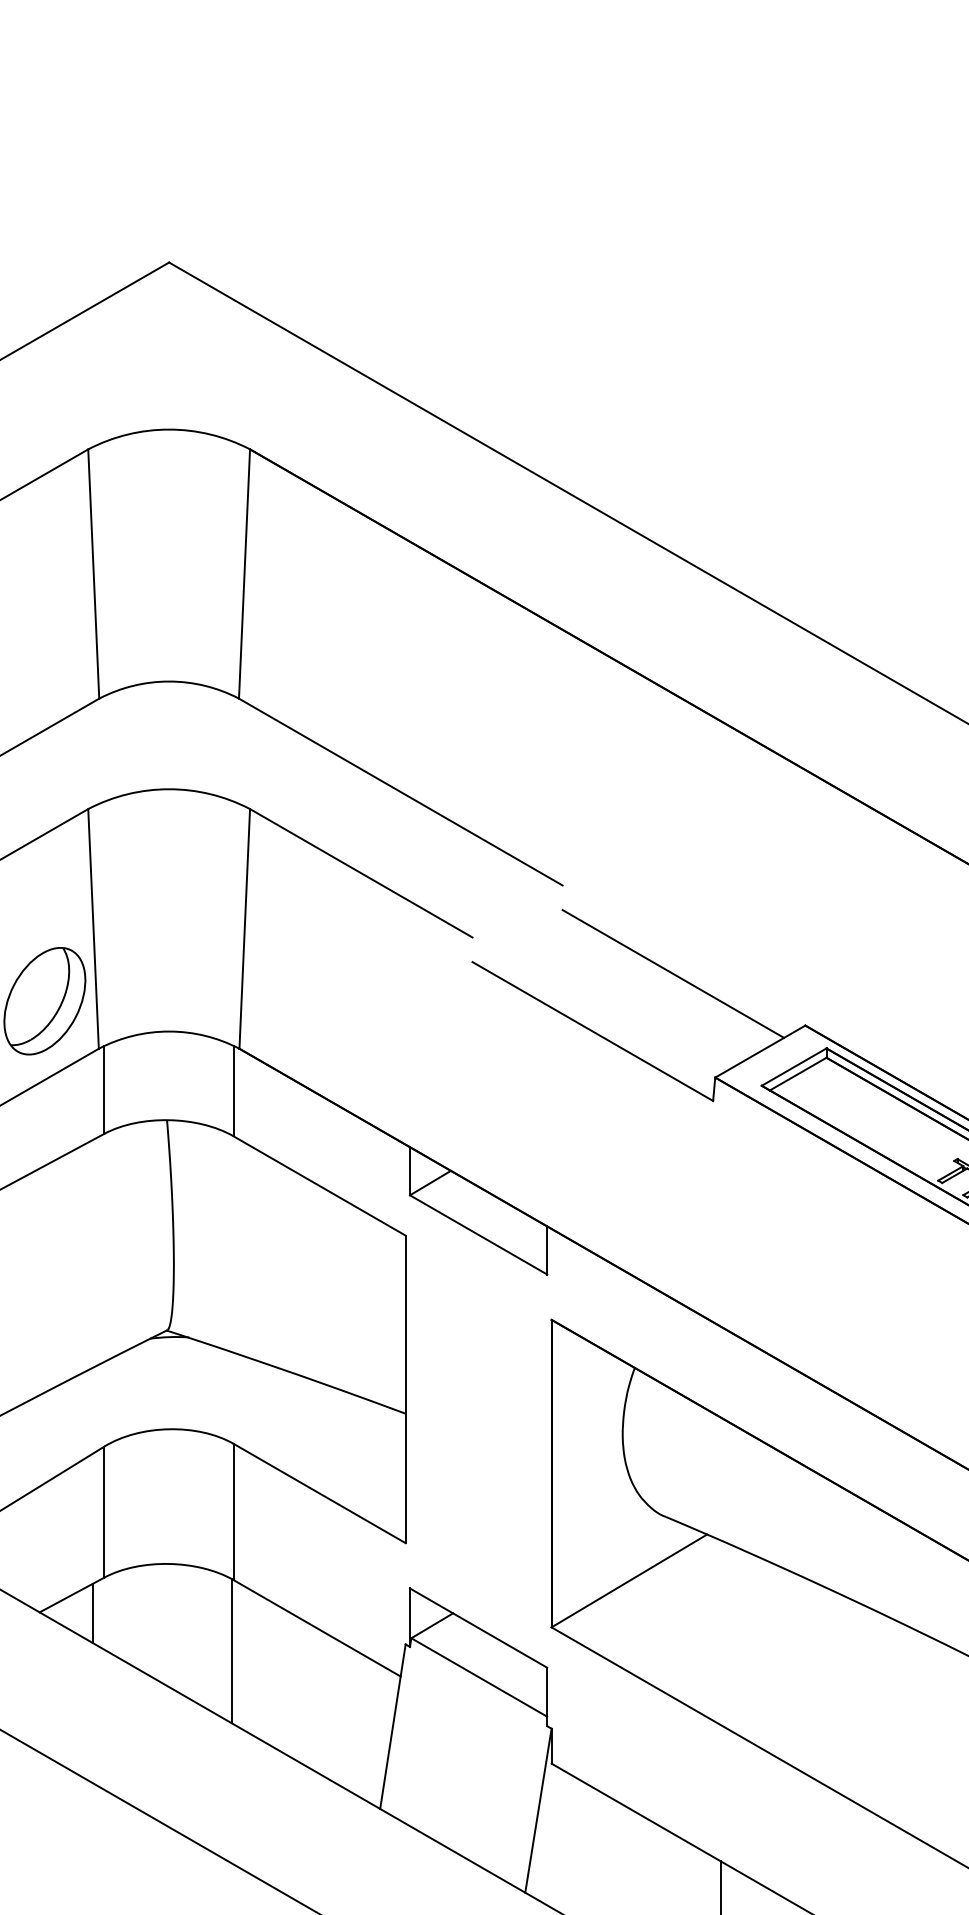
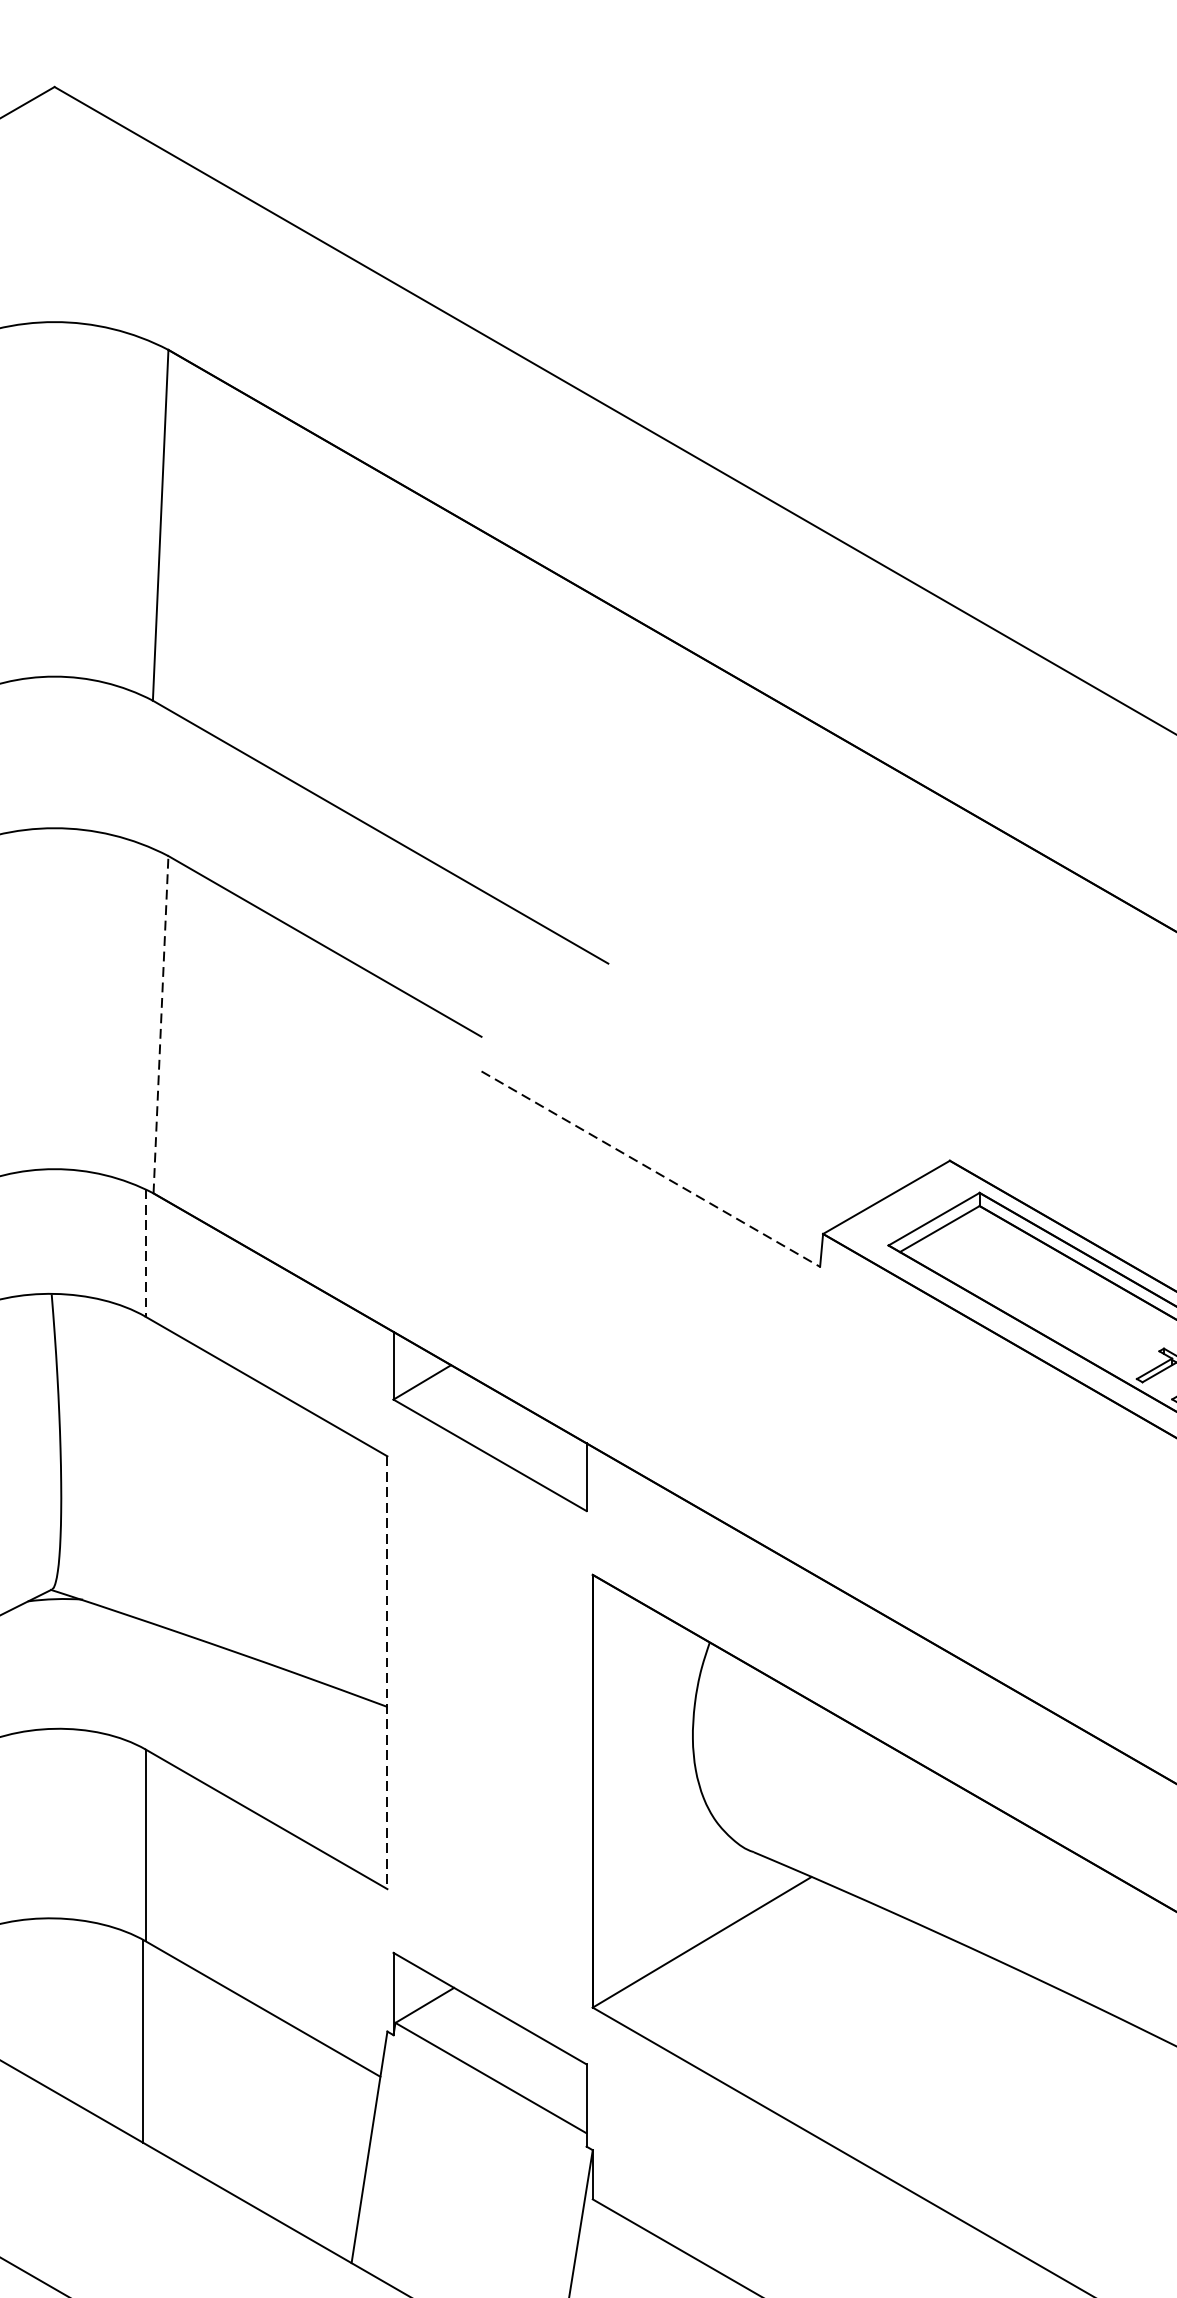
line: (244, 928) -> (160, 1024), solid -> dashed
line: (673, 973) -> (764, 1087), removed
line: (592, 1031) -> (650, 1169), solid -> dashed
line: (233, 1091) -> (145, 1253), solid -> dashed
line: (405, 1389) -> (387, 1672), solid -> dashed

